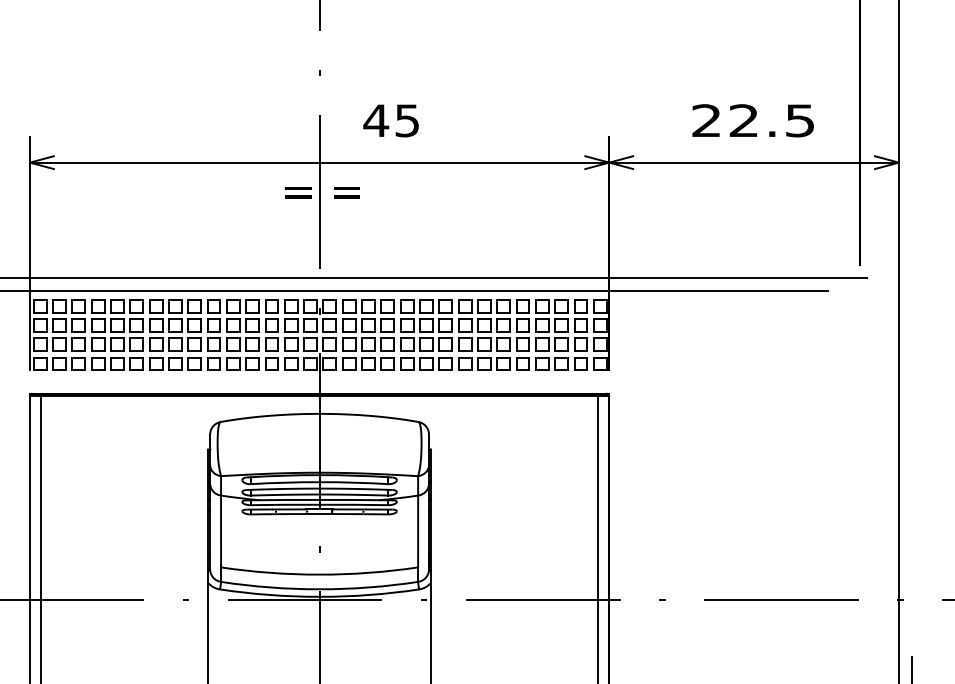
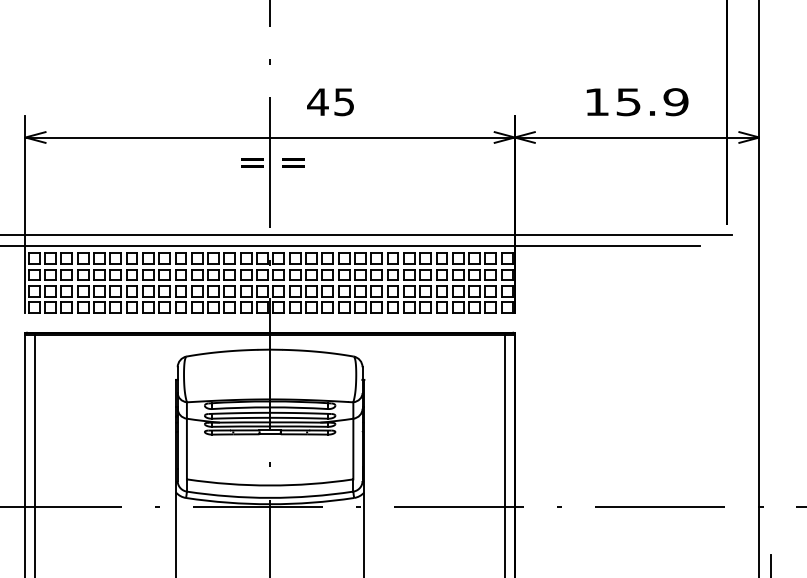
text: (753, 120) -> (636, 101), 22.5 -> 15.9

